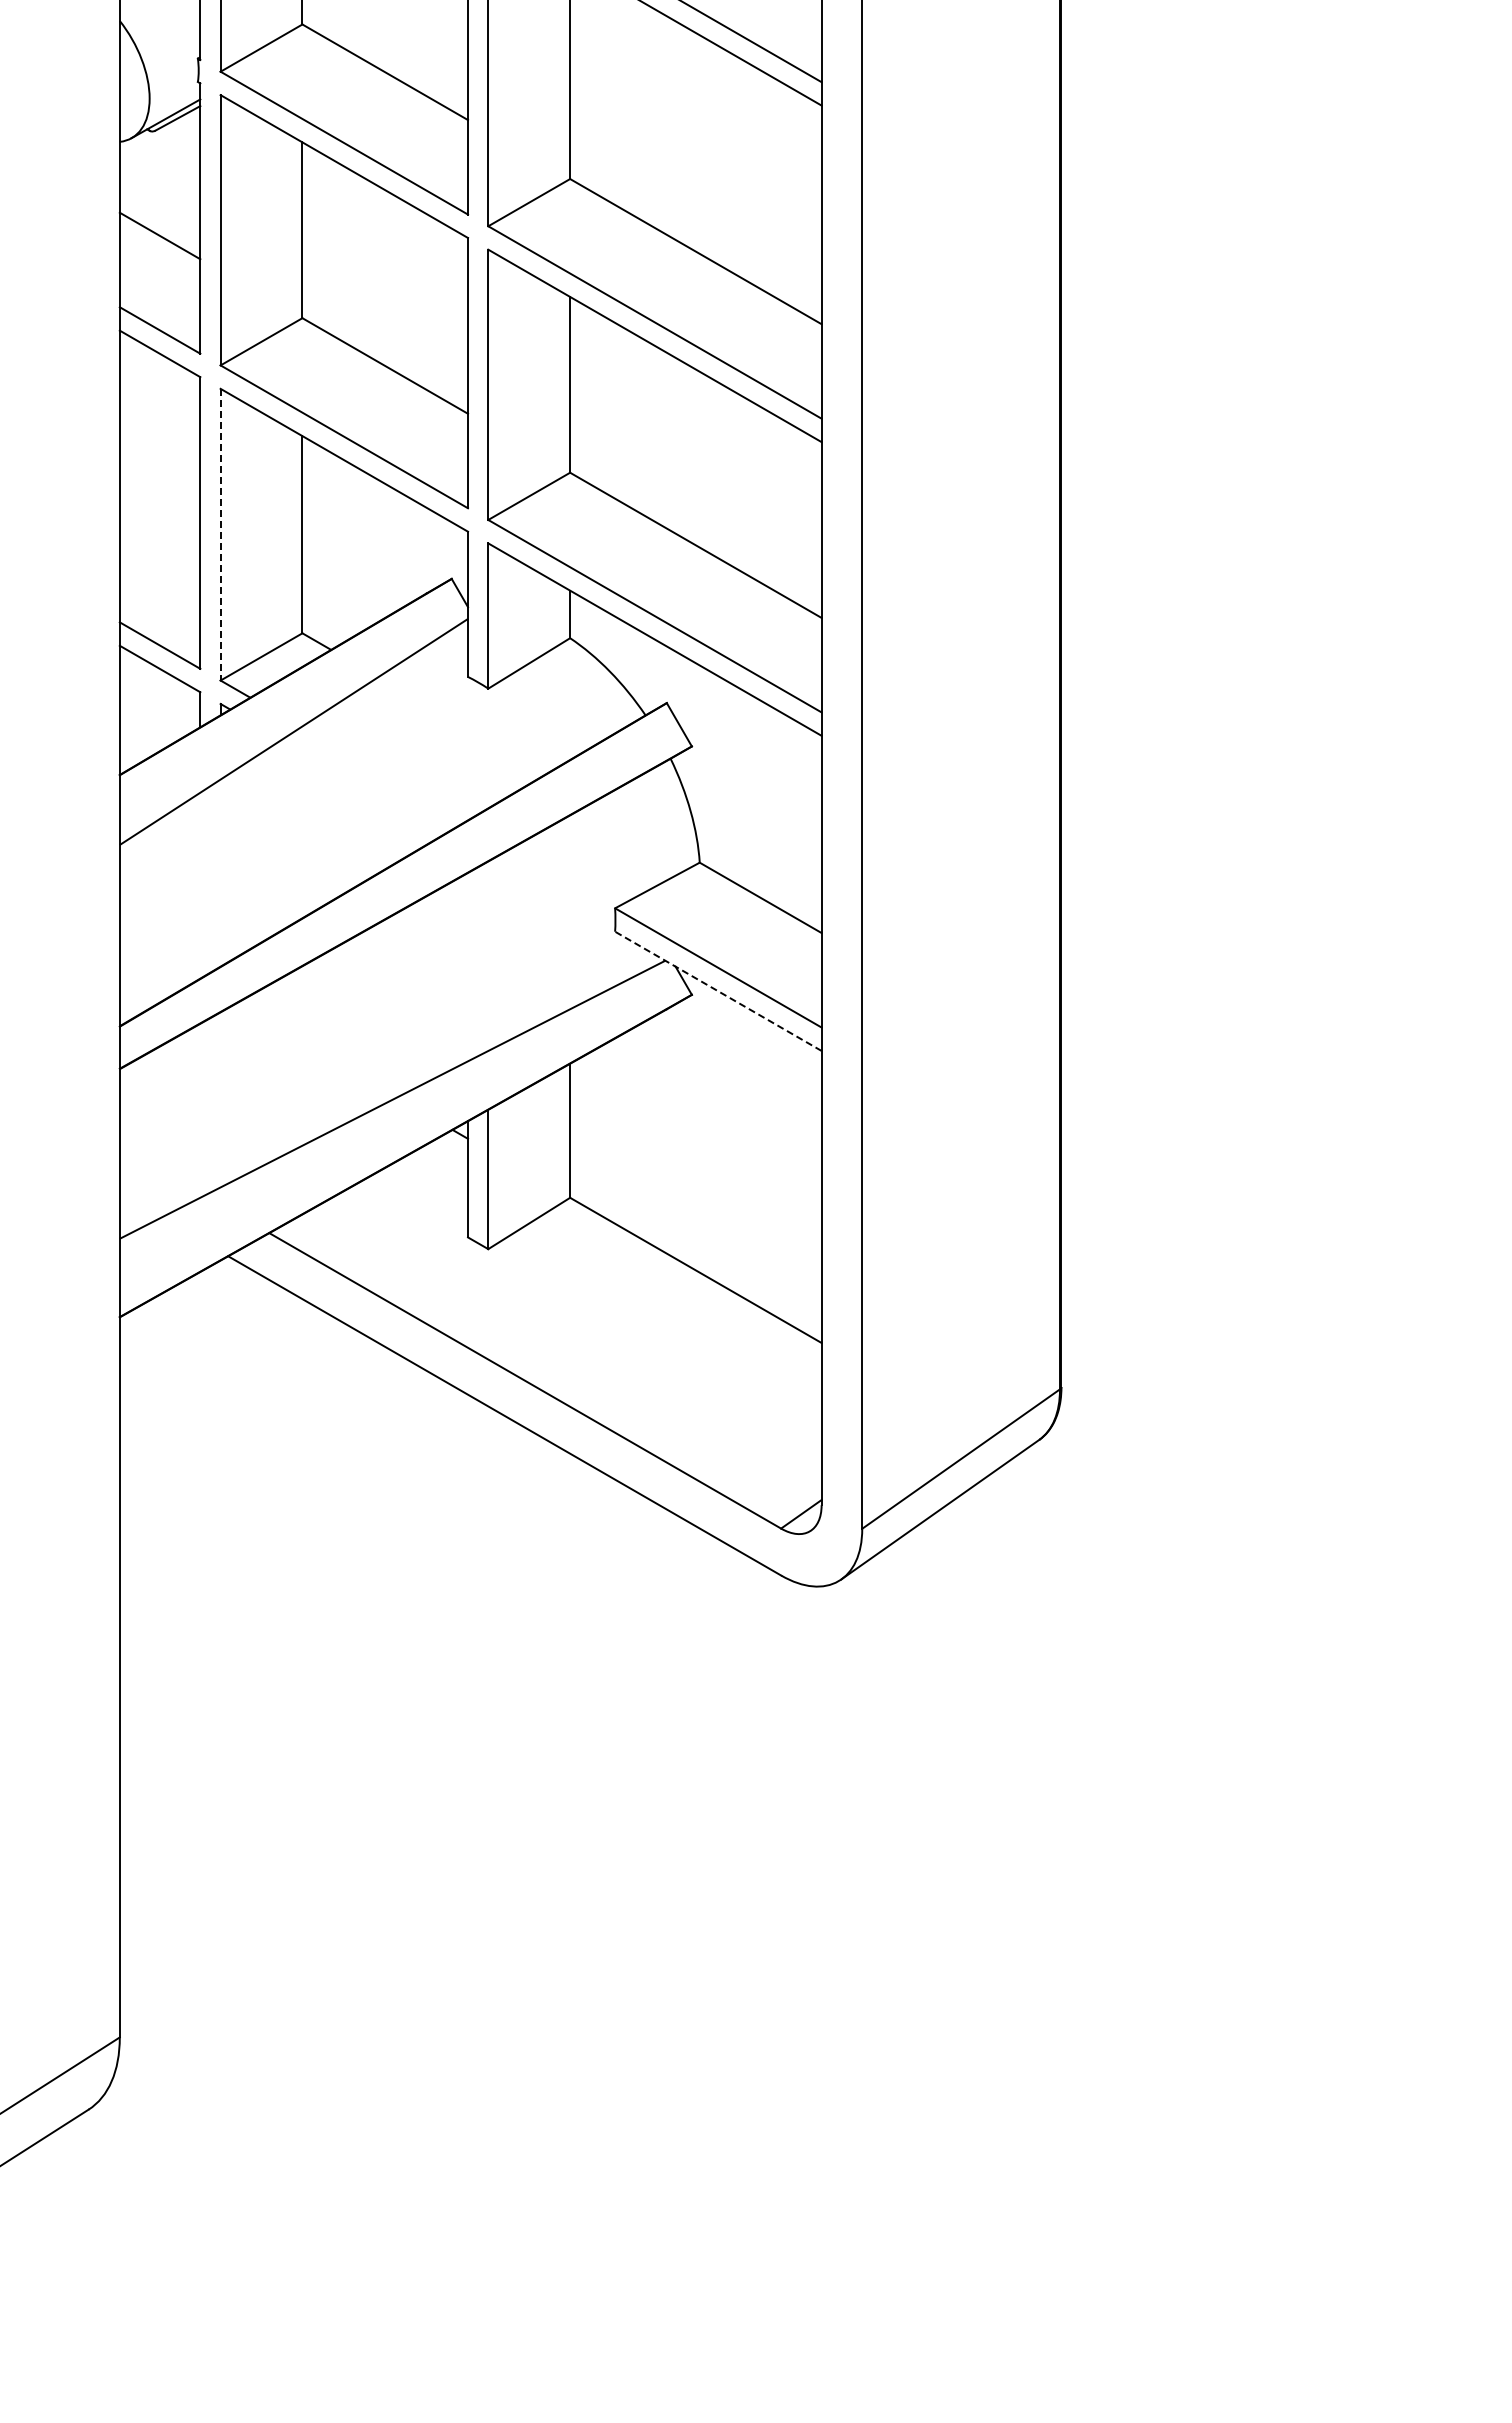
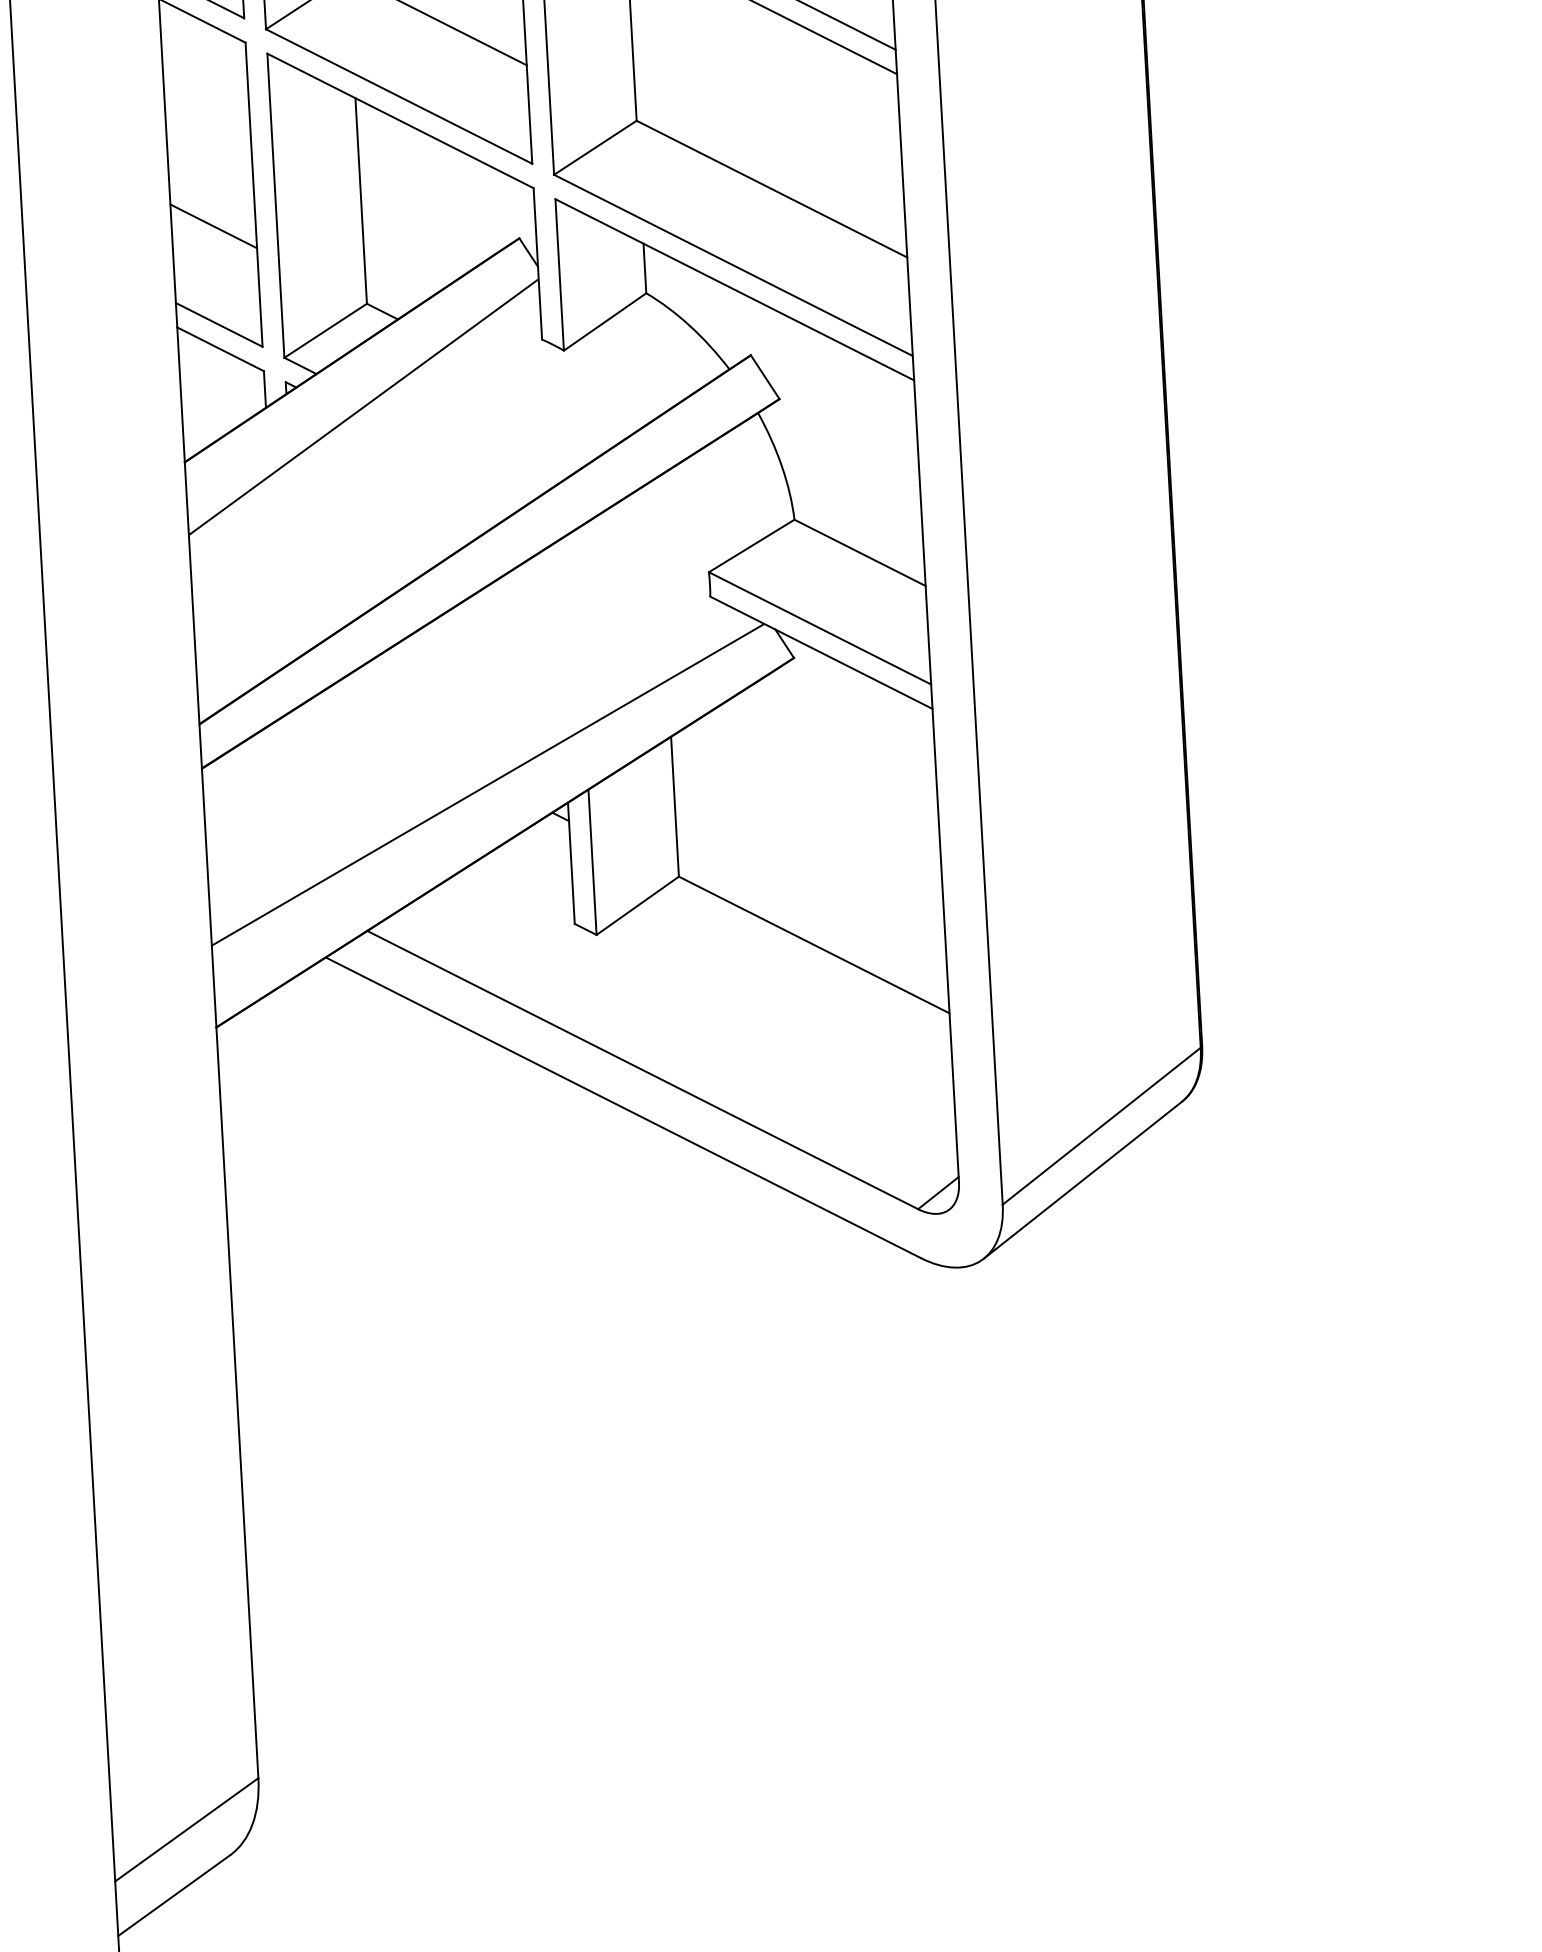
line: (220, 534) -> (275, 205), dashed -> solid
line: (159, 550) -> (213, 225), added
line: (717, 991) -> (820, 652), dashed -> solid

